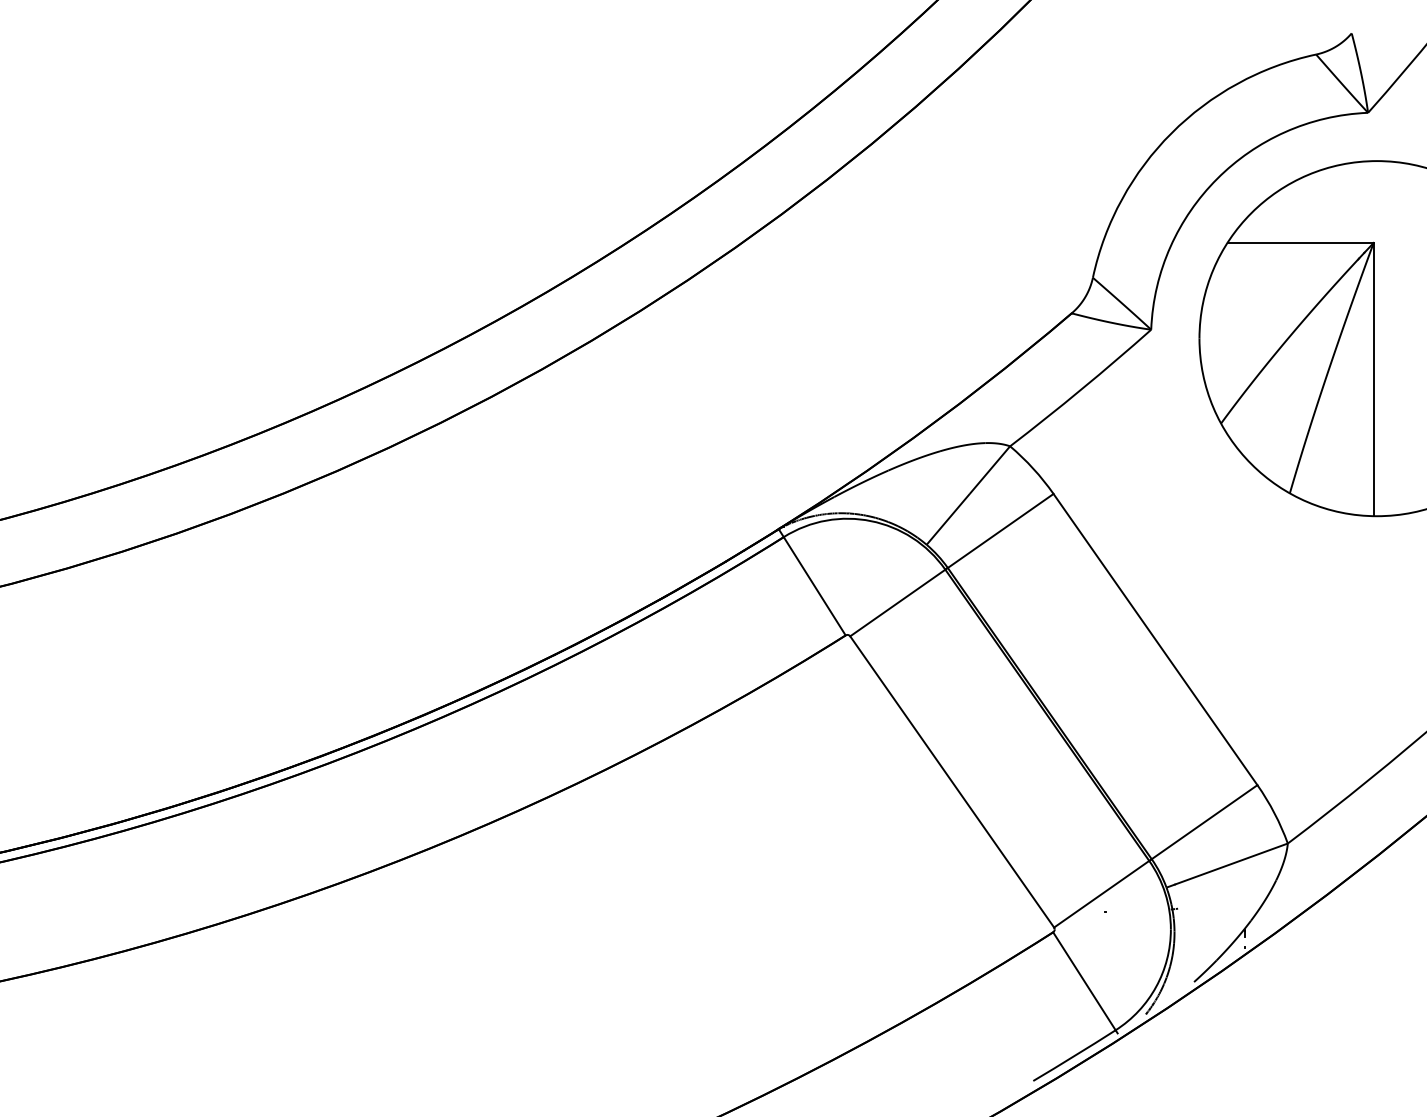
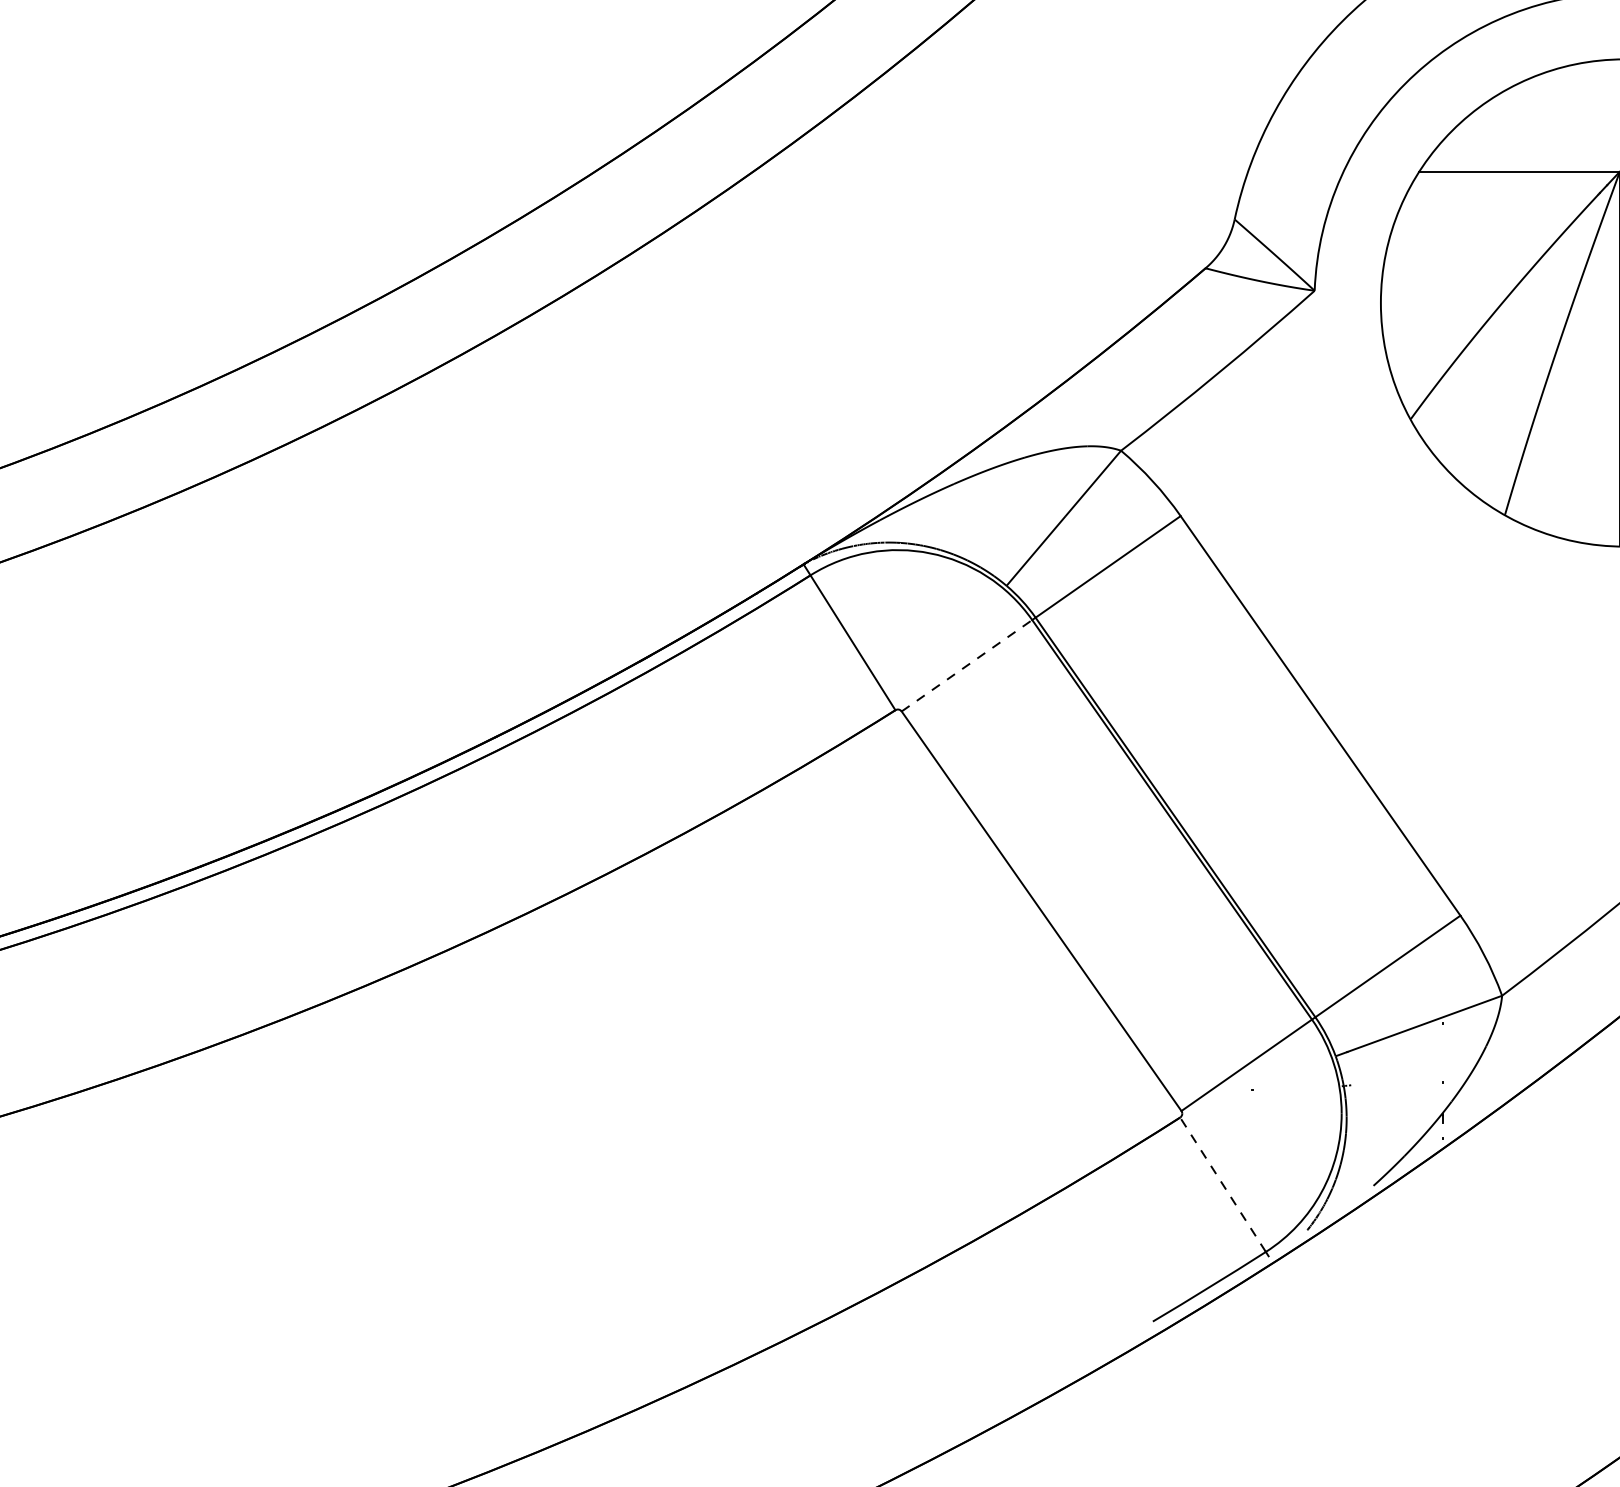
line: (898, 602) -> (967, 665), solid -> dashed
line: (1084, 980) -> (1223, 1183), solid -> dashed

